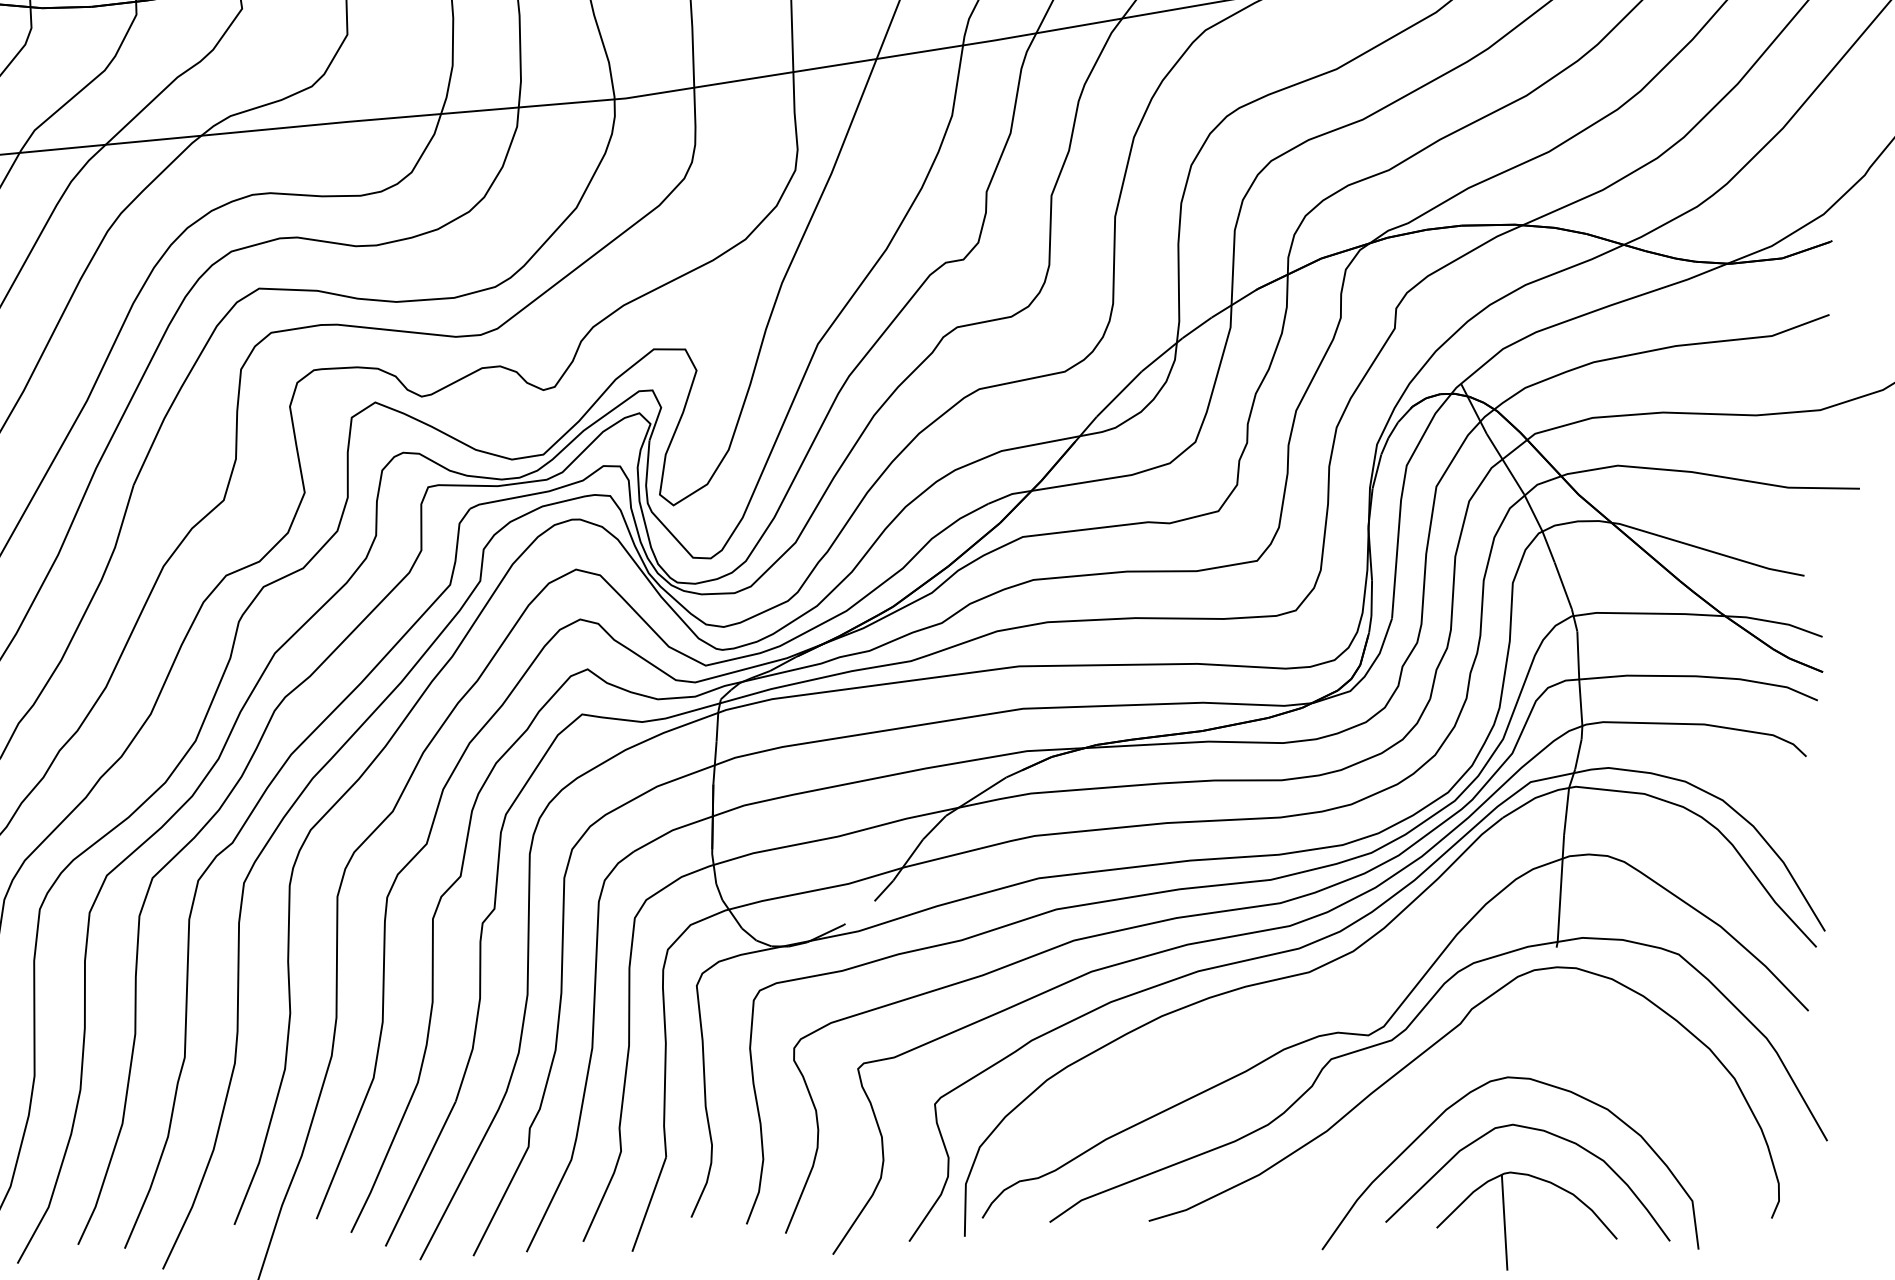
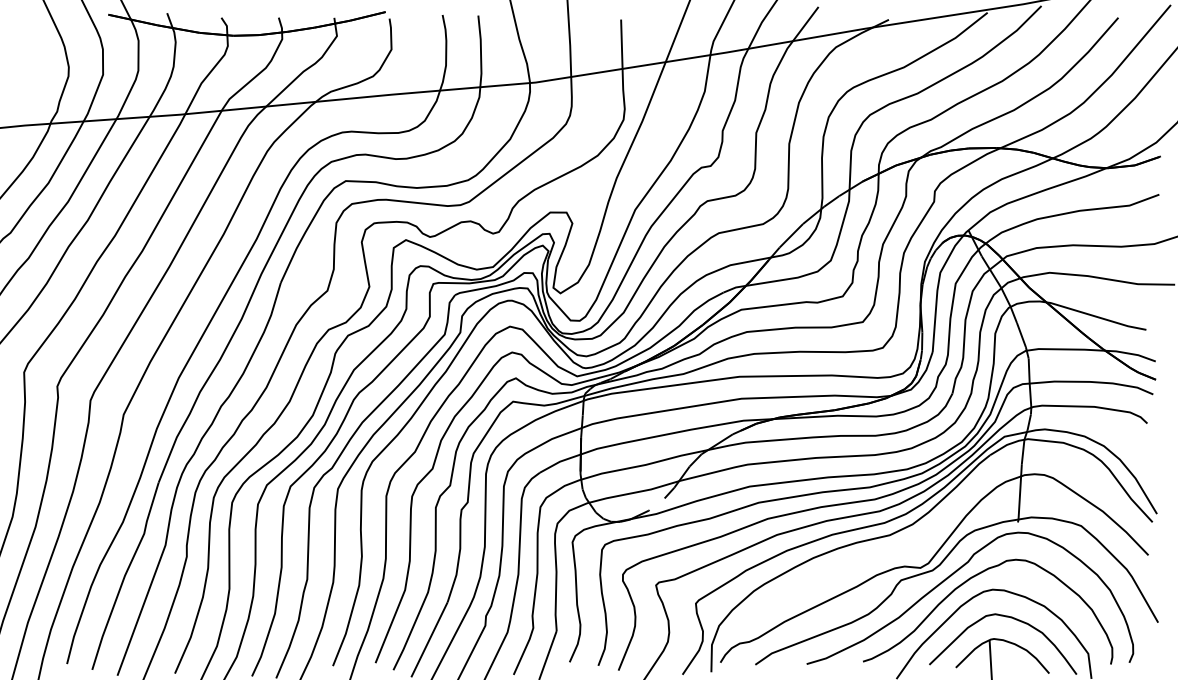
curve: (1455, 1065) -> (965, 583), added

